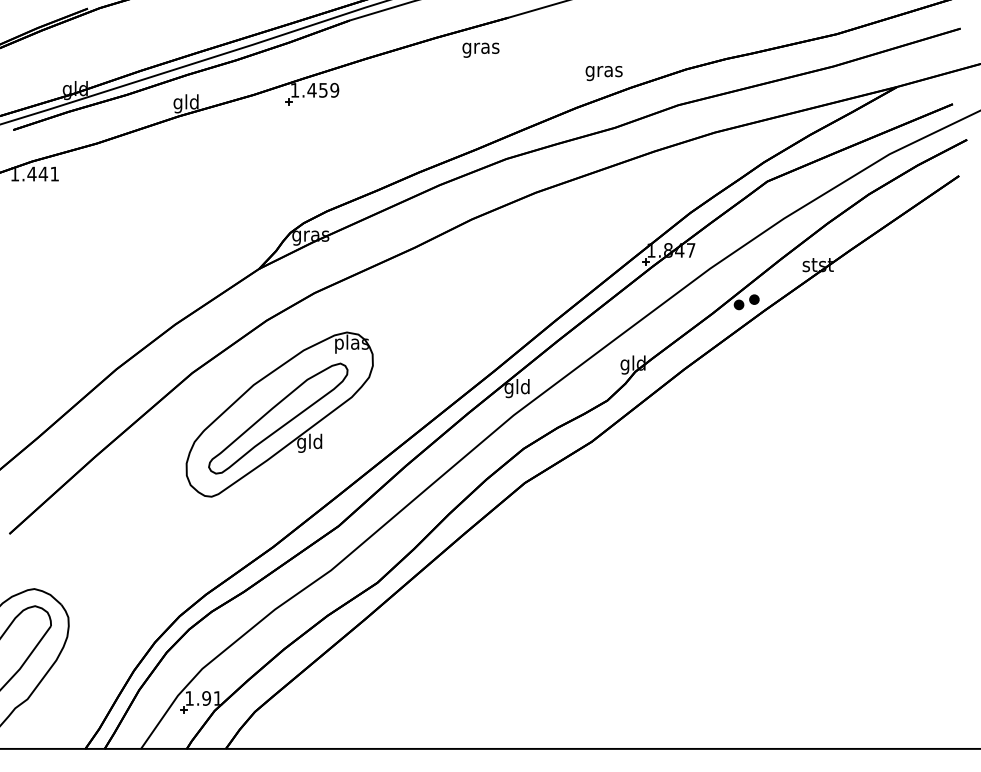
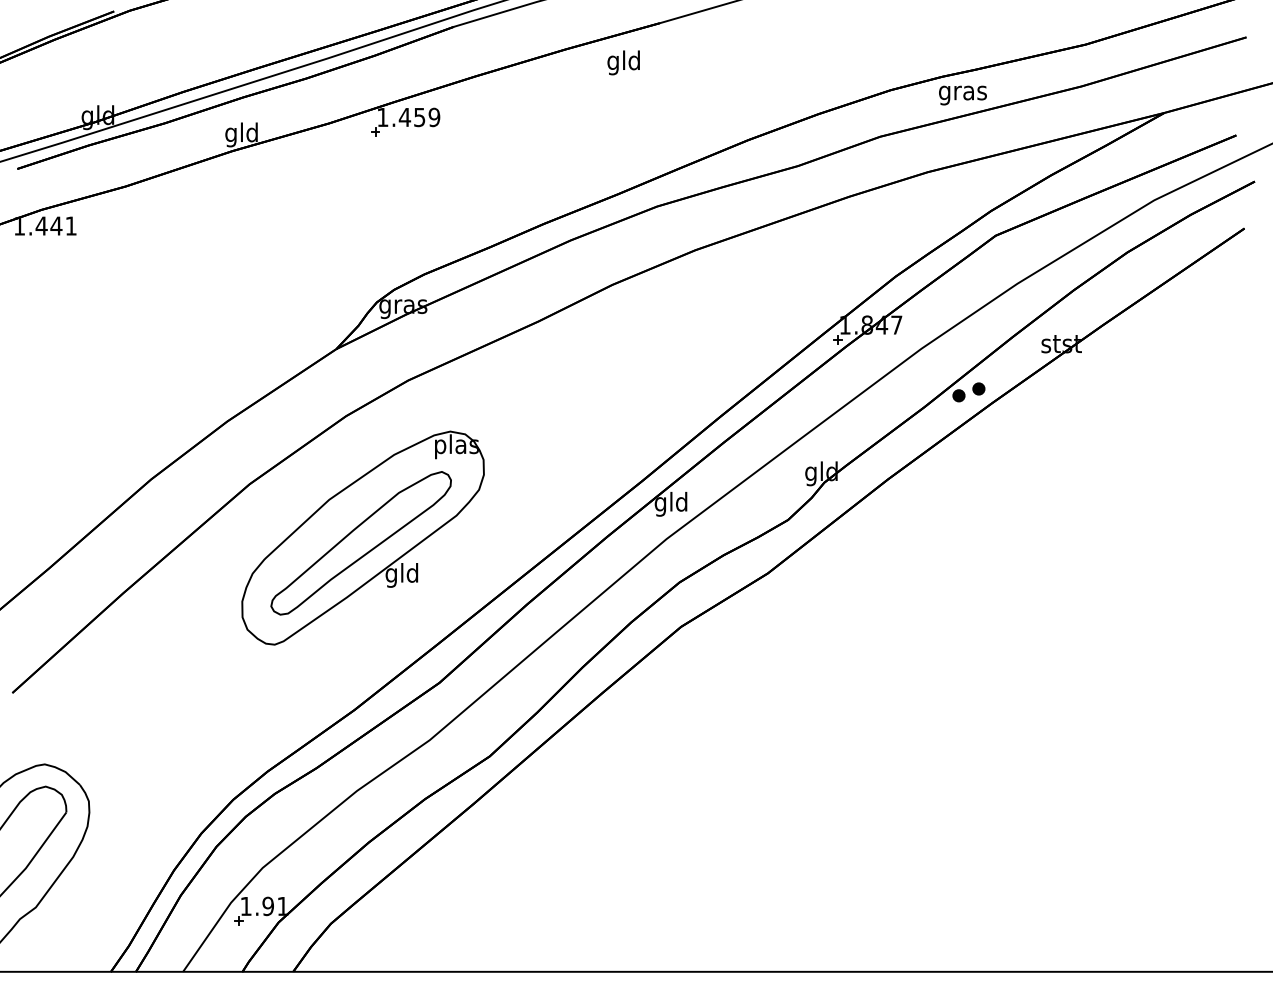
text: (481, 48) -> (624, 62), gras -> gld
text: (603, 73) -> (962, 95), moved

